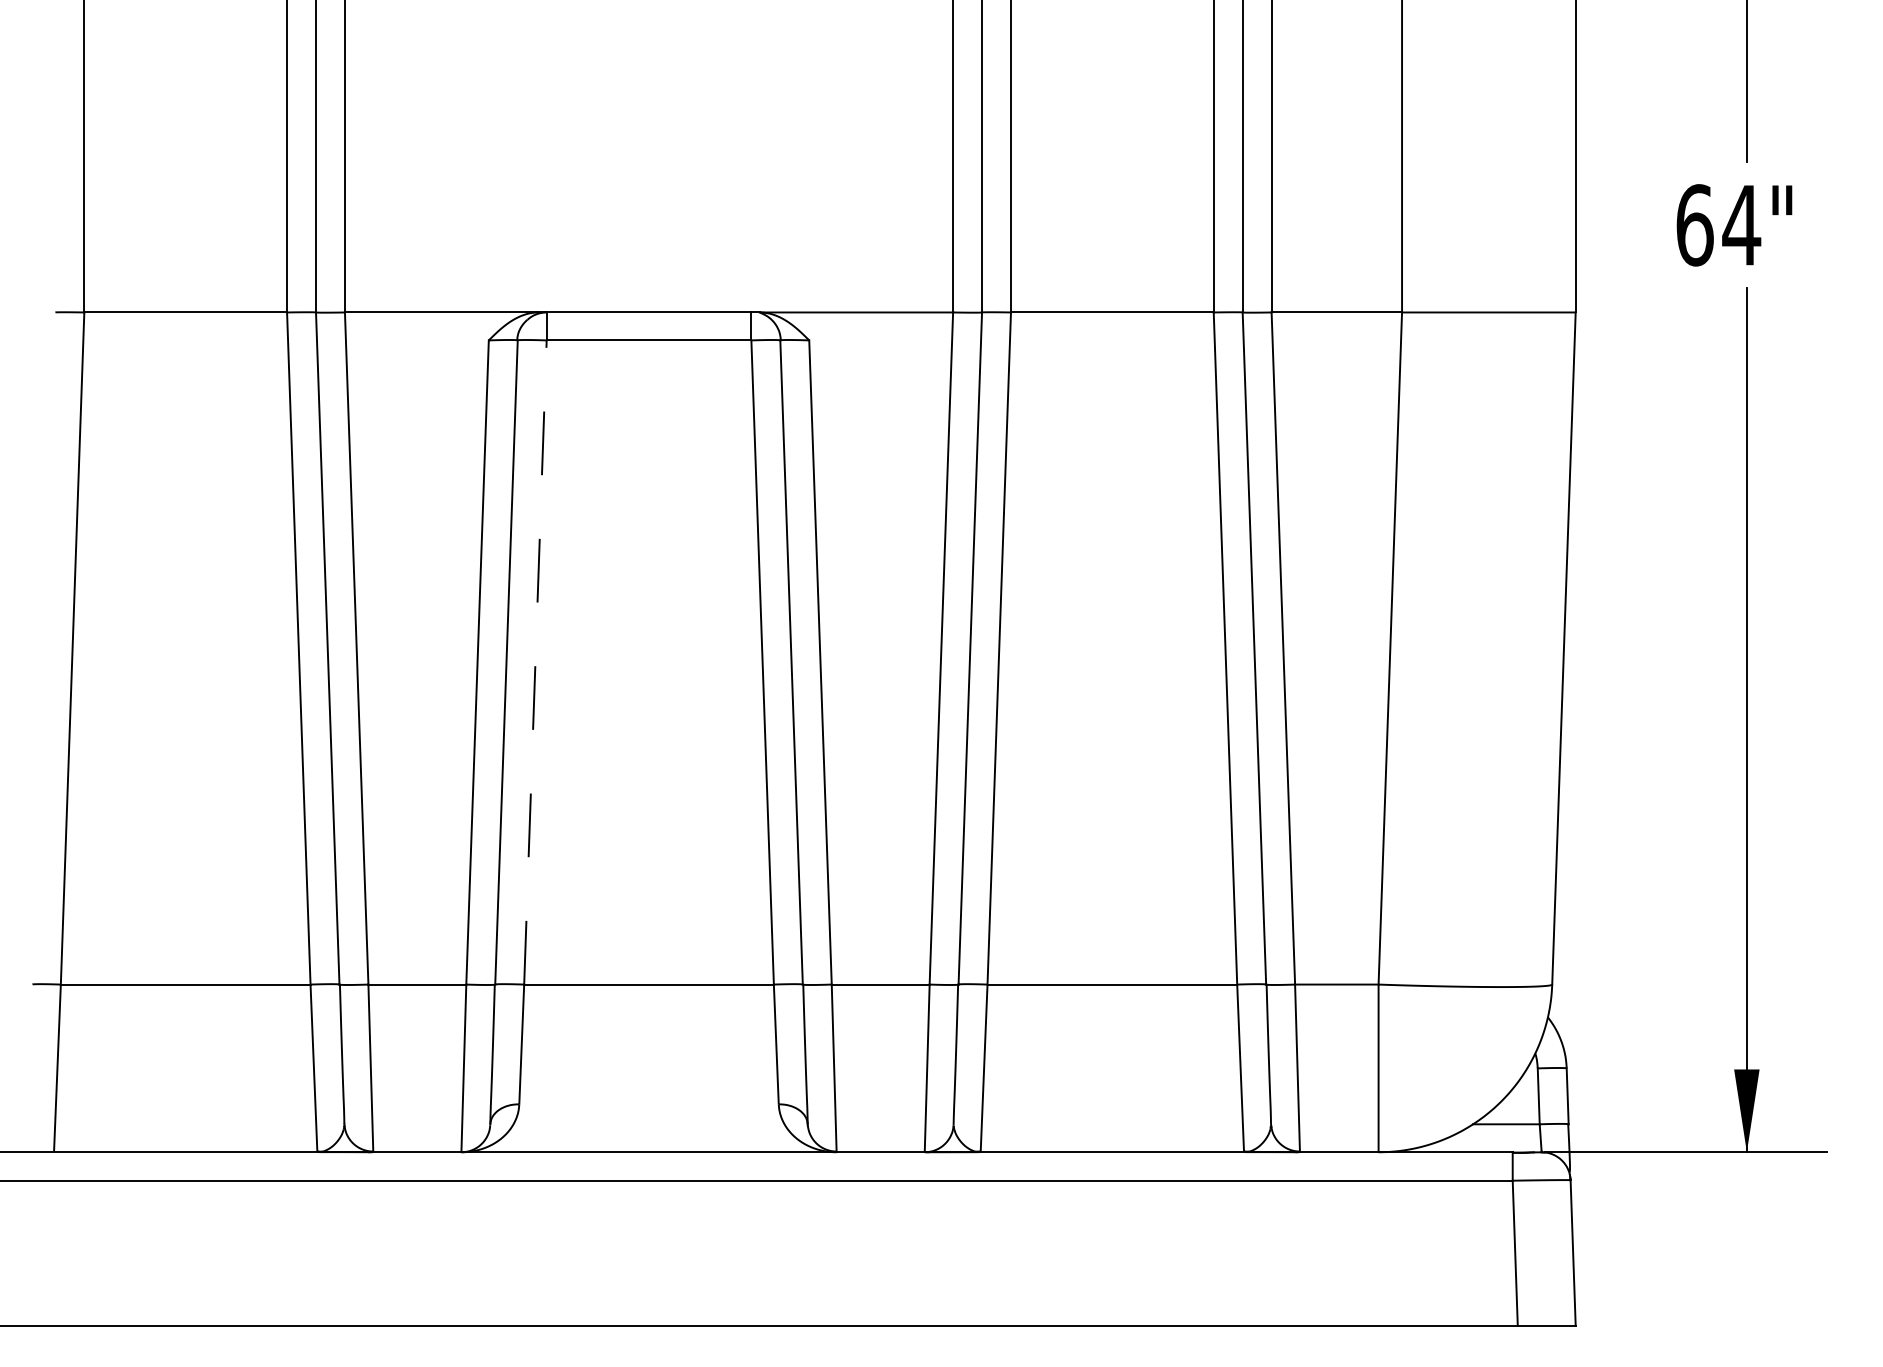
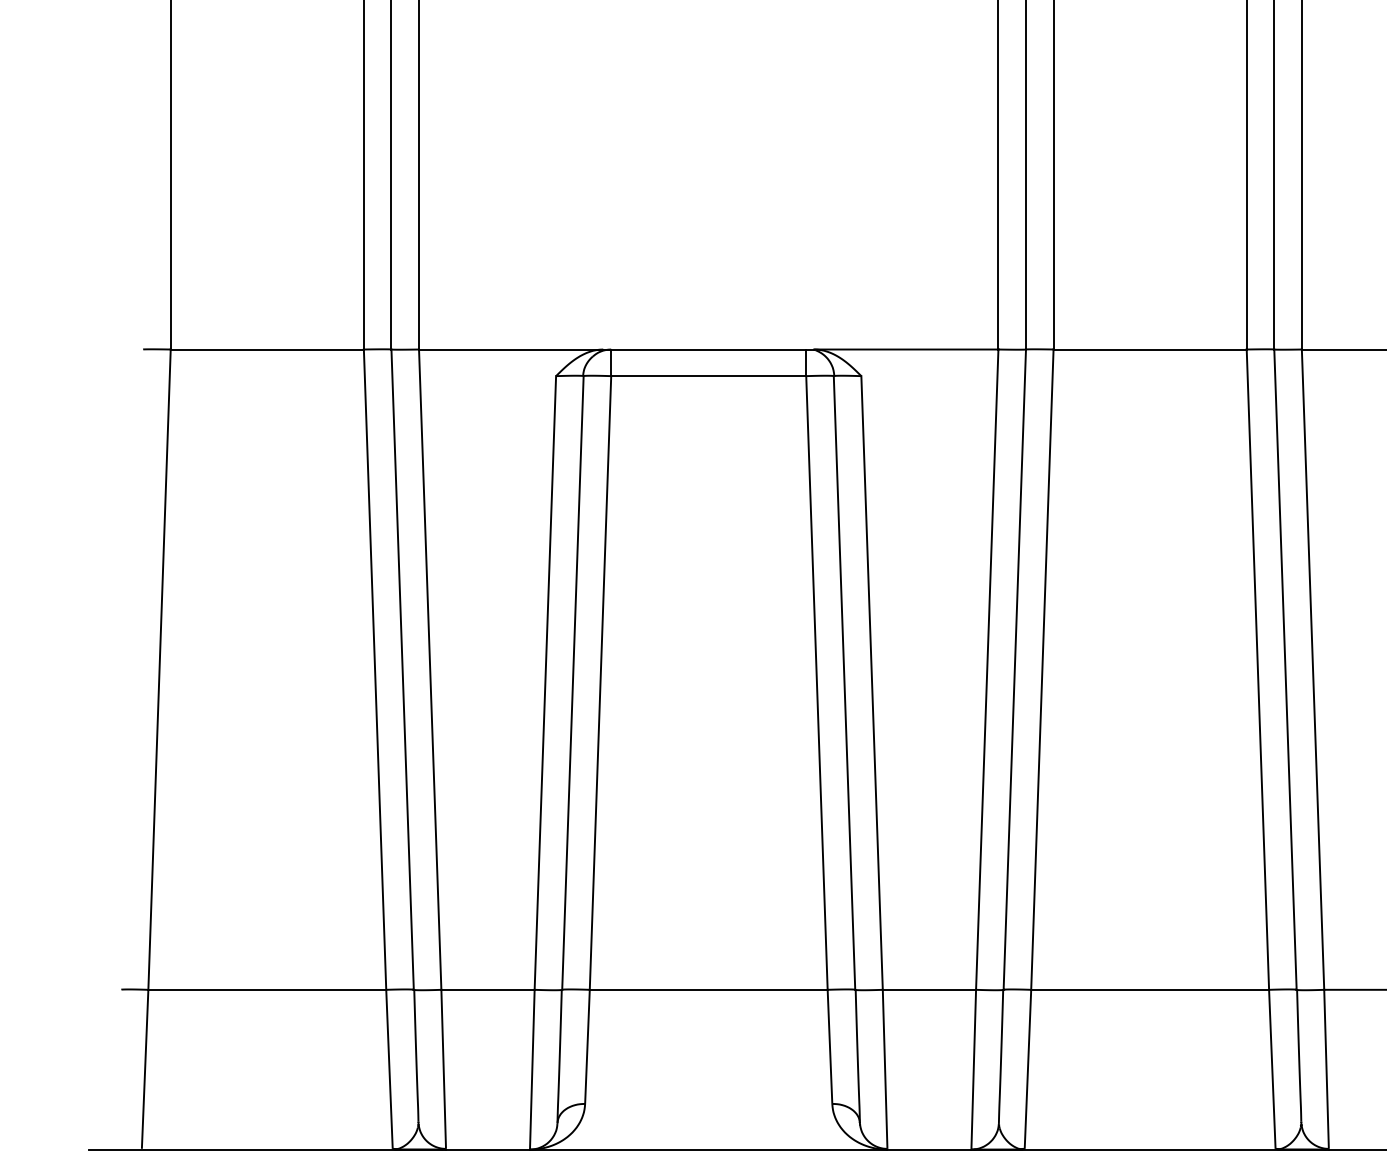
line: (535, 661) -> (600, 682), dashed -> solid

